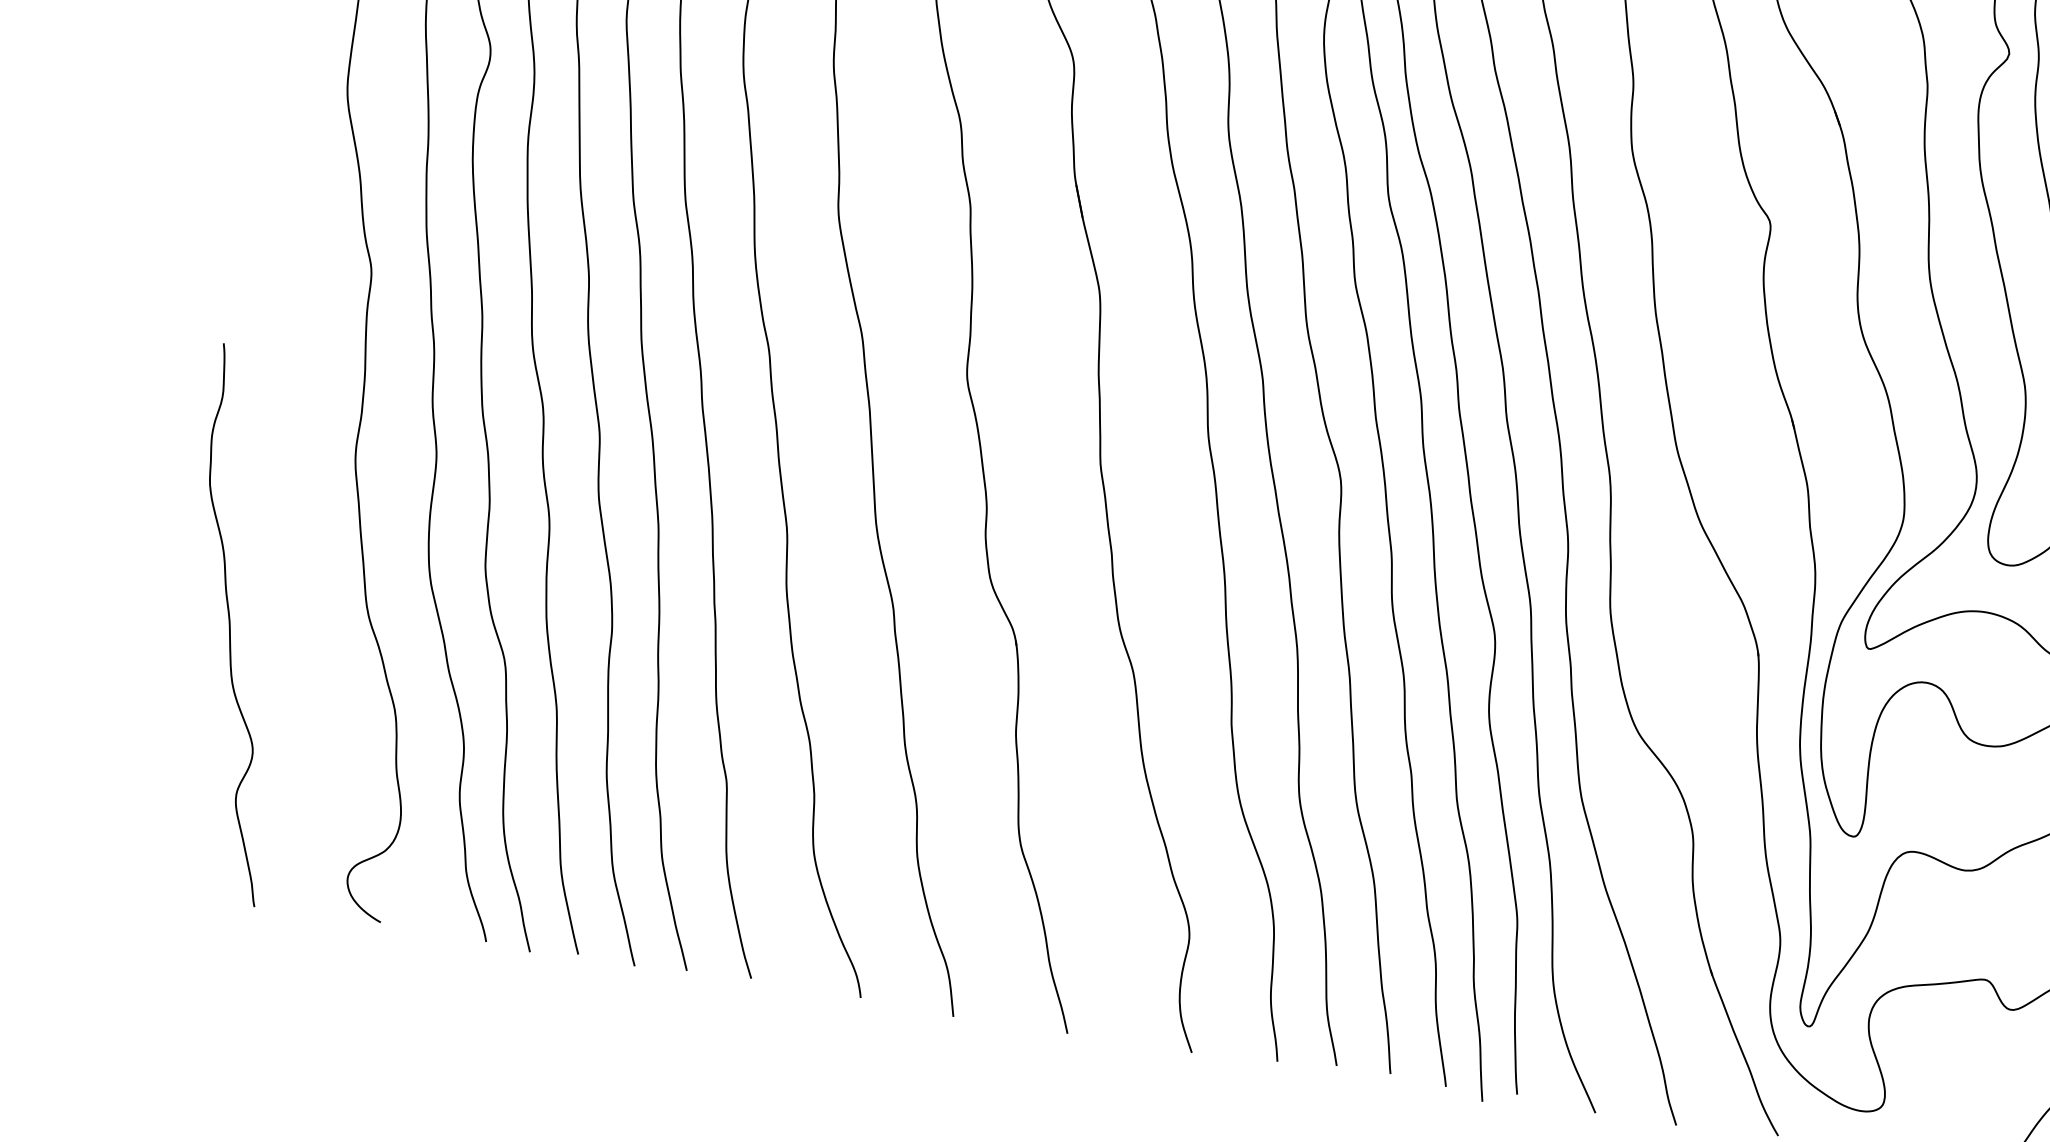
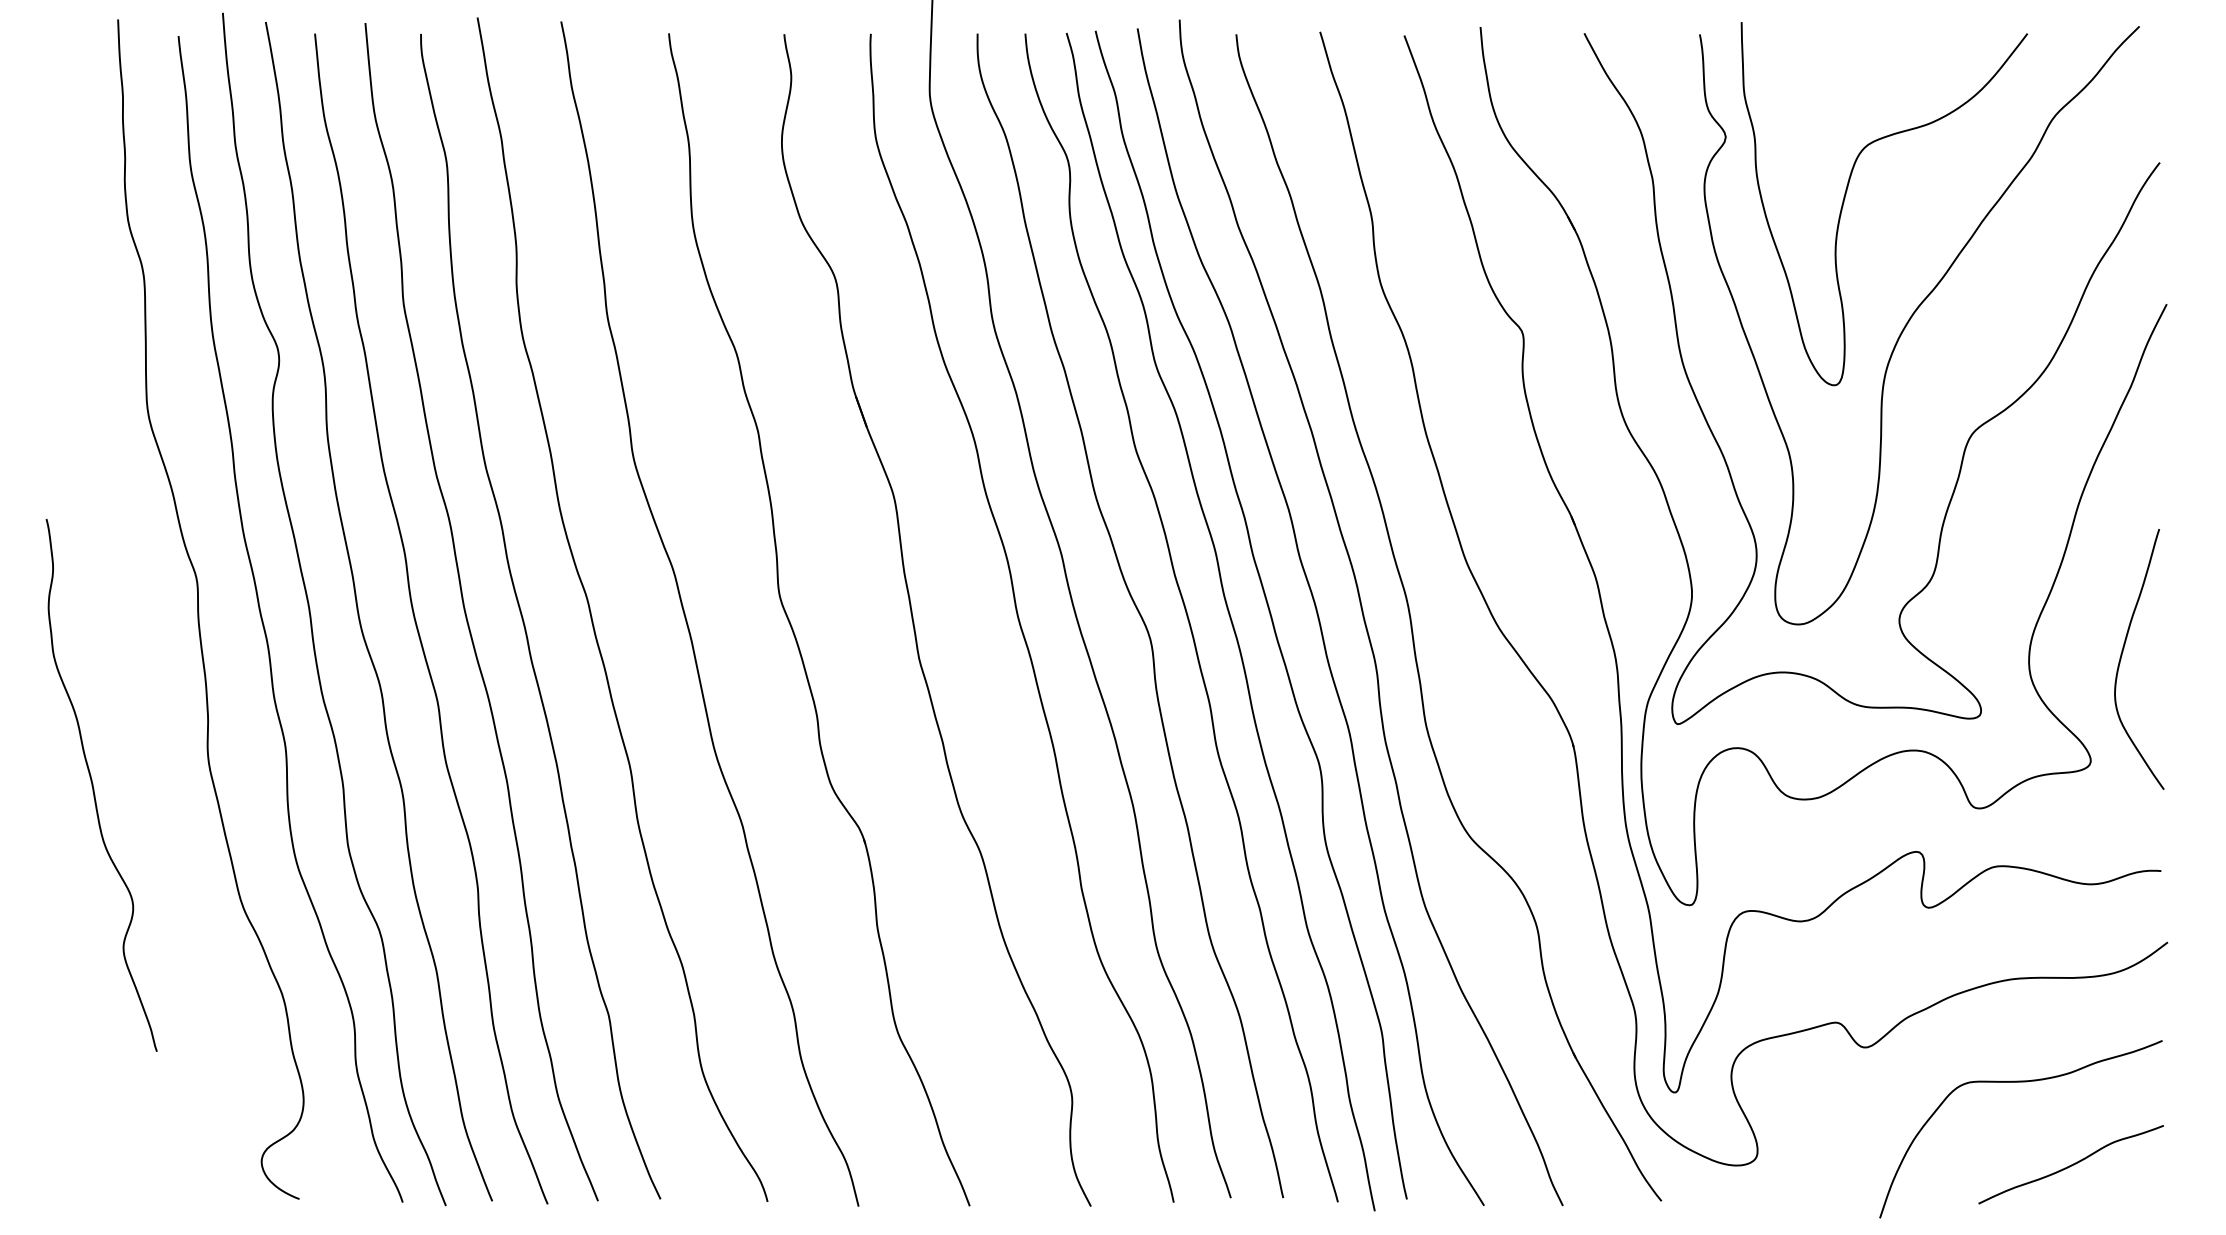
curve: (231, 627) -> (94, 788), moved

